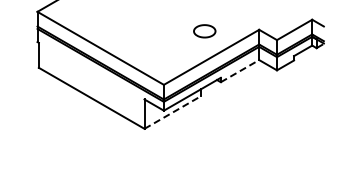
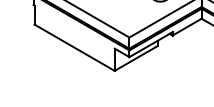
line: (240, 70) -> (187, 26), dashed -> solid
line: (172, 112) -> (135, 58), dashed -> solid

